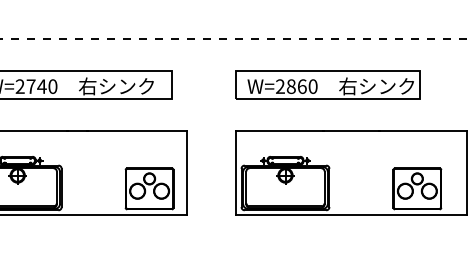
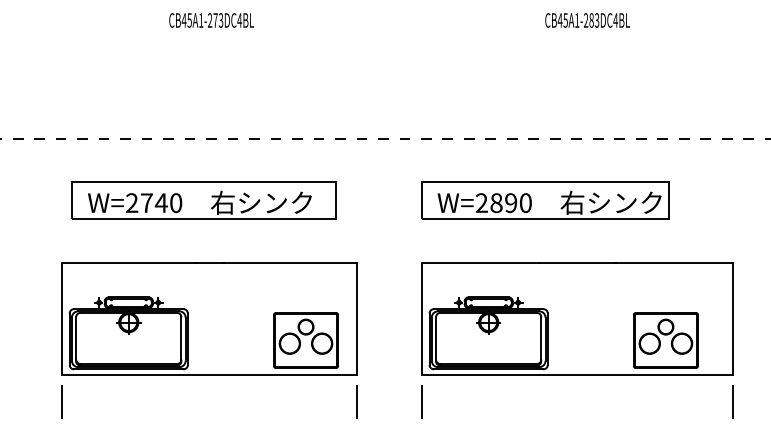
text: (302, 86) -> (511, 203), W=2860 -> W=2890
line: (187, 234) -> (356, 401), added
line: (236, 234) -> (422, 401), added
line: (466, 234) -> (732, 401), added

